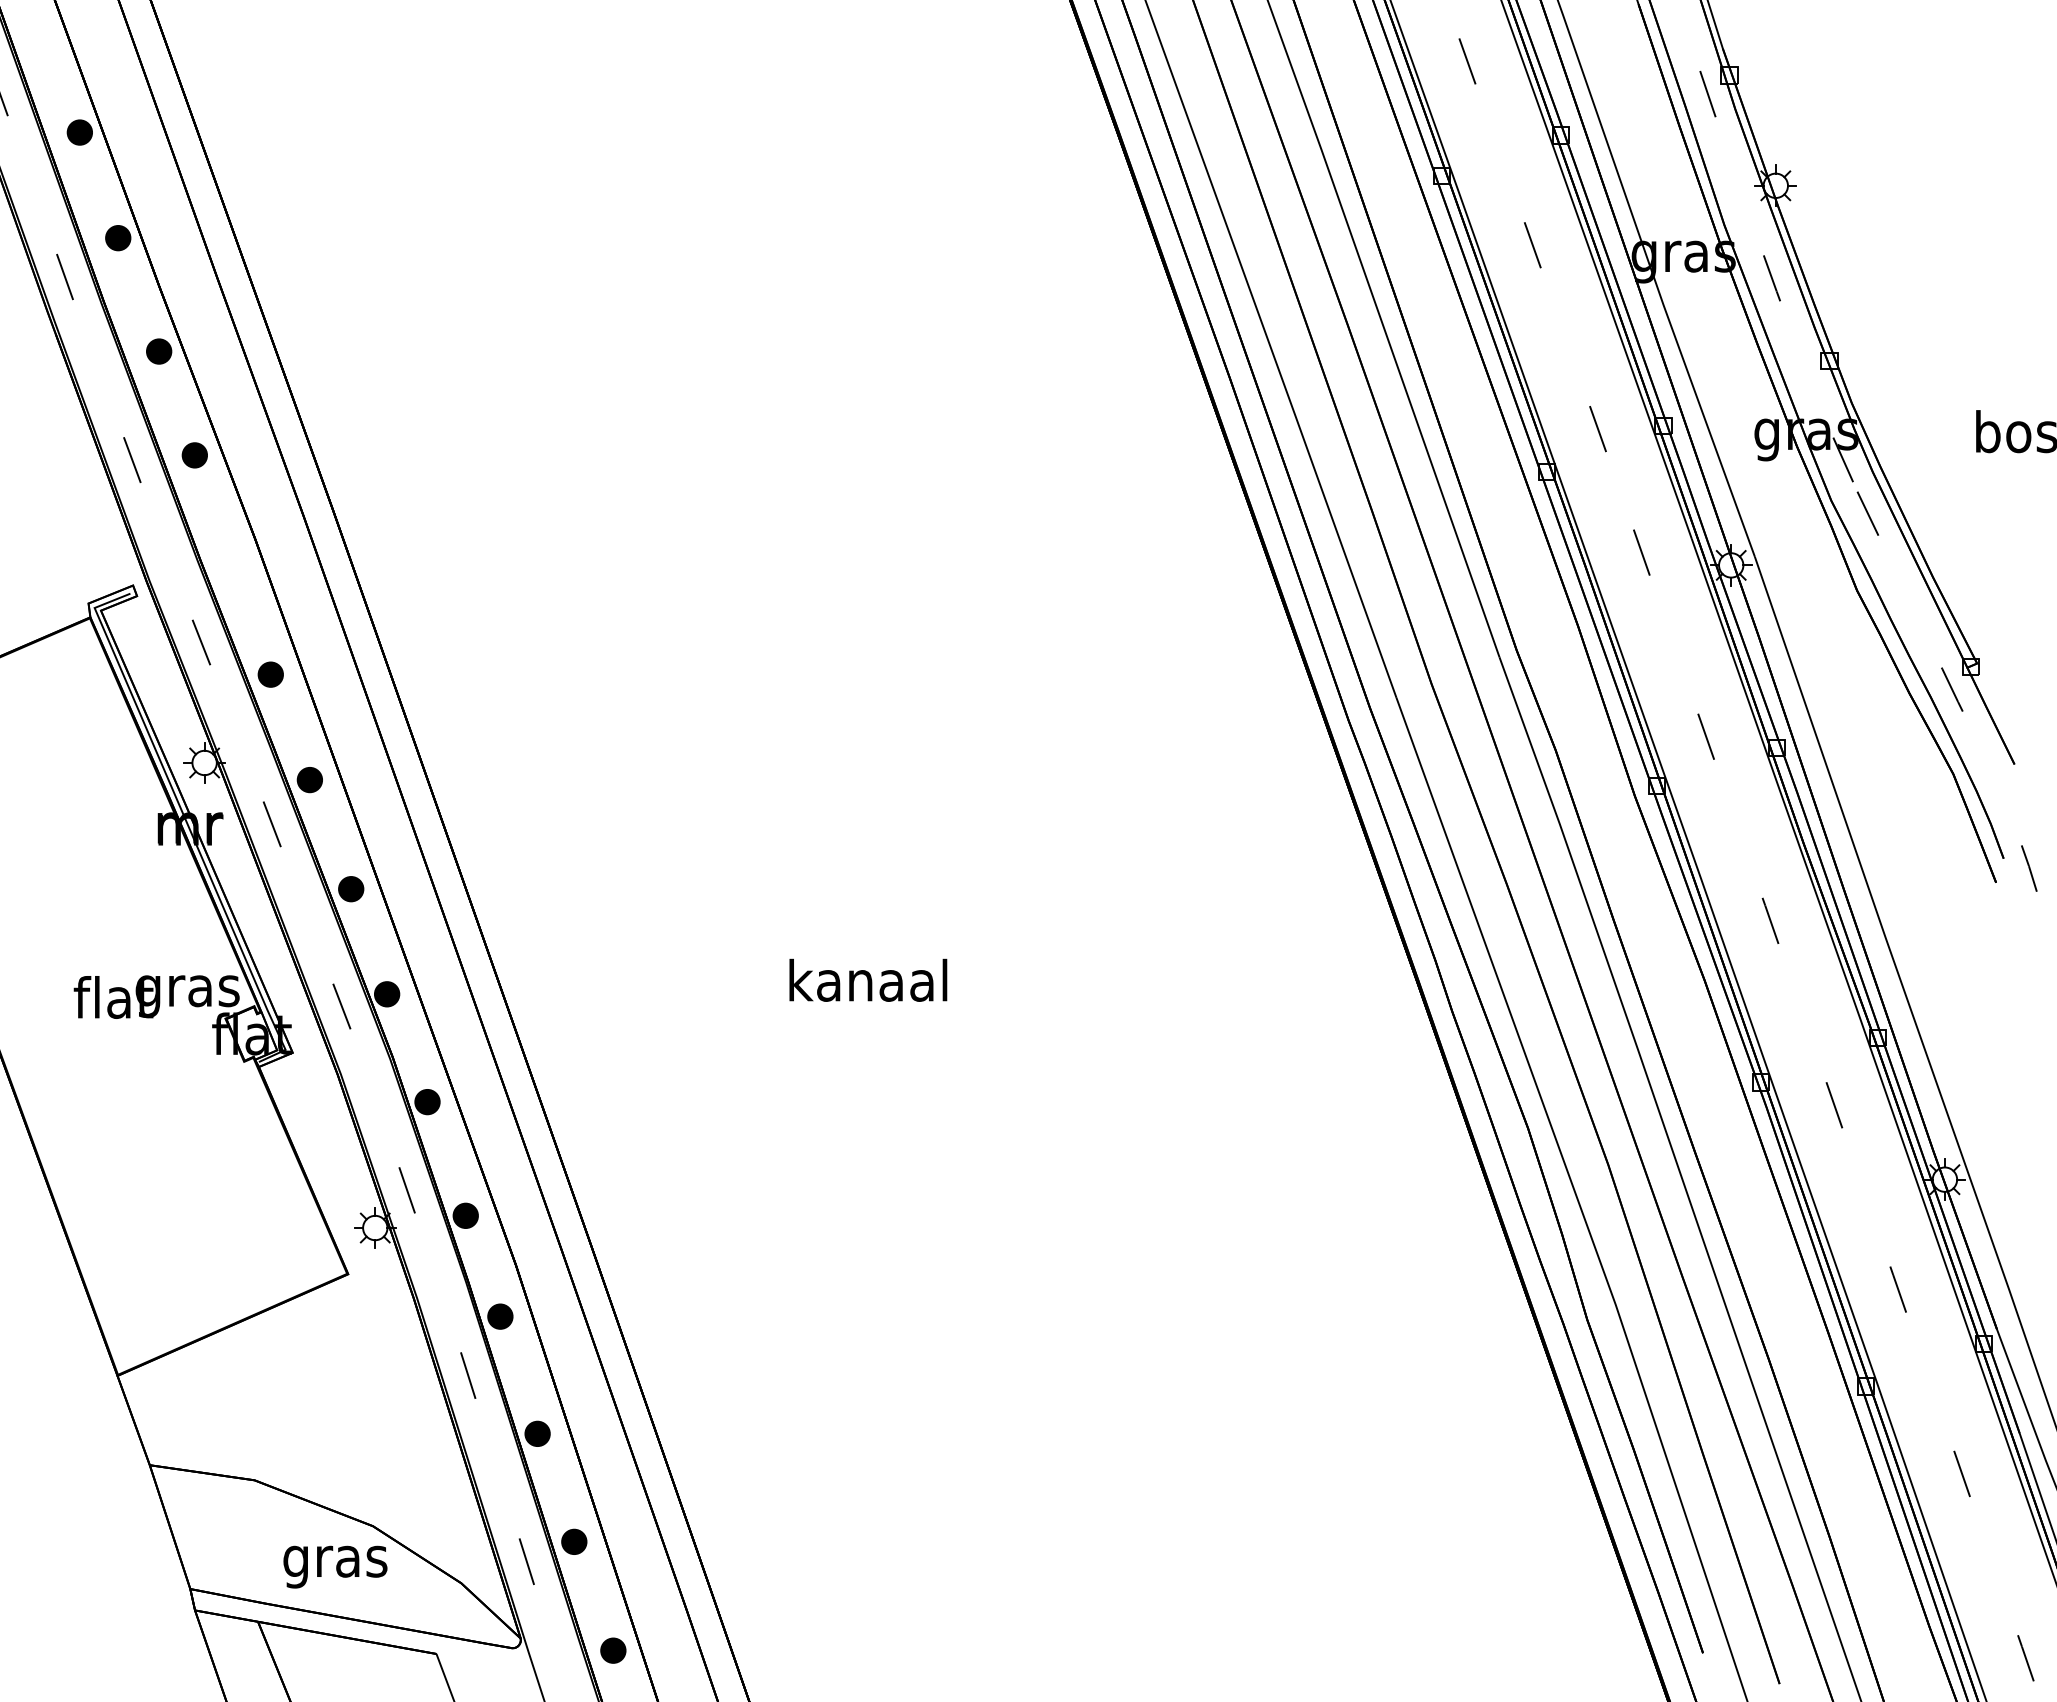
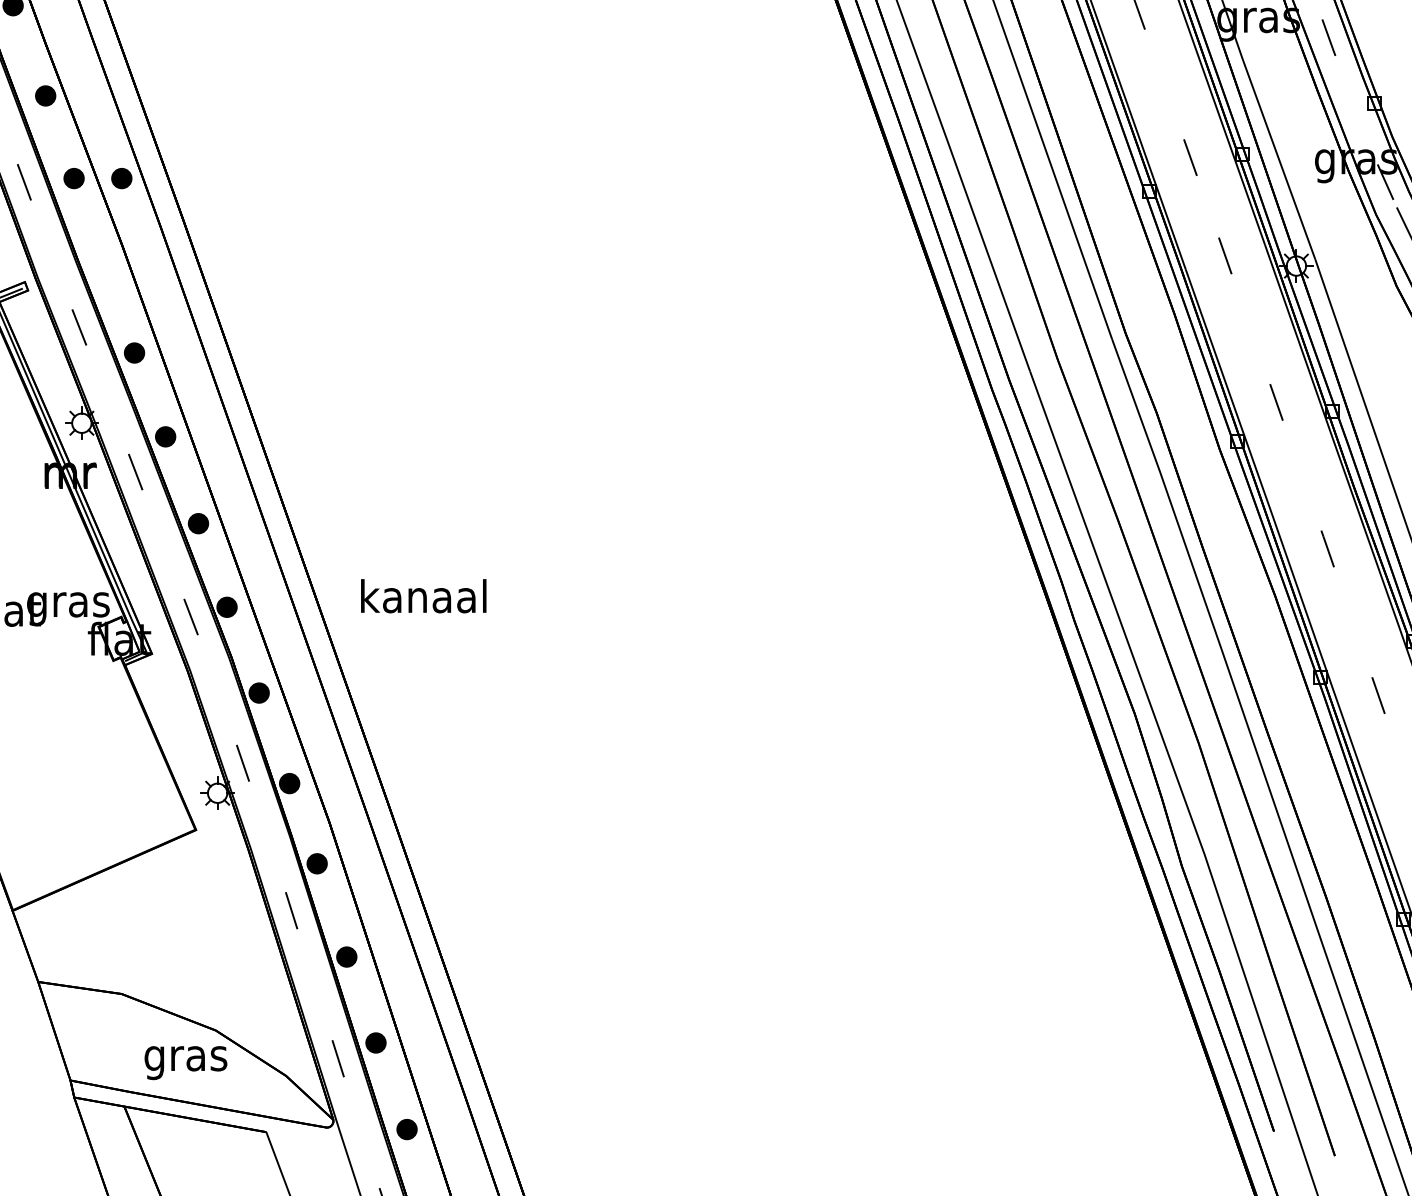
part: (254, 455) -> (121, 178), added
text: (868, 979) -> (423, 595), moved

